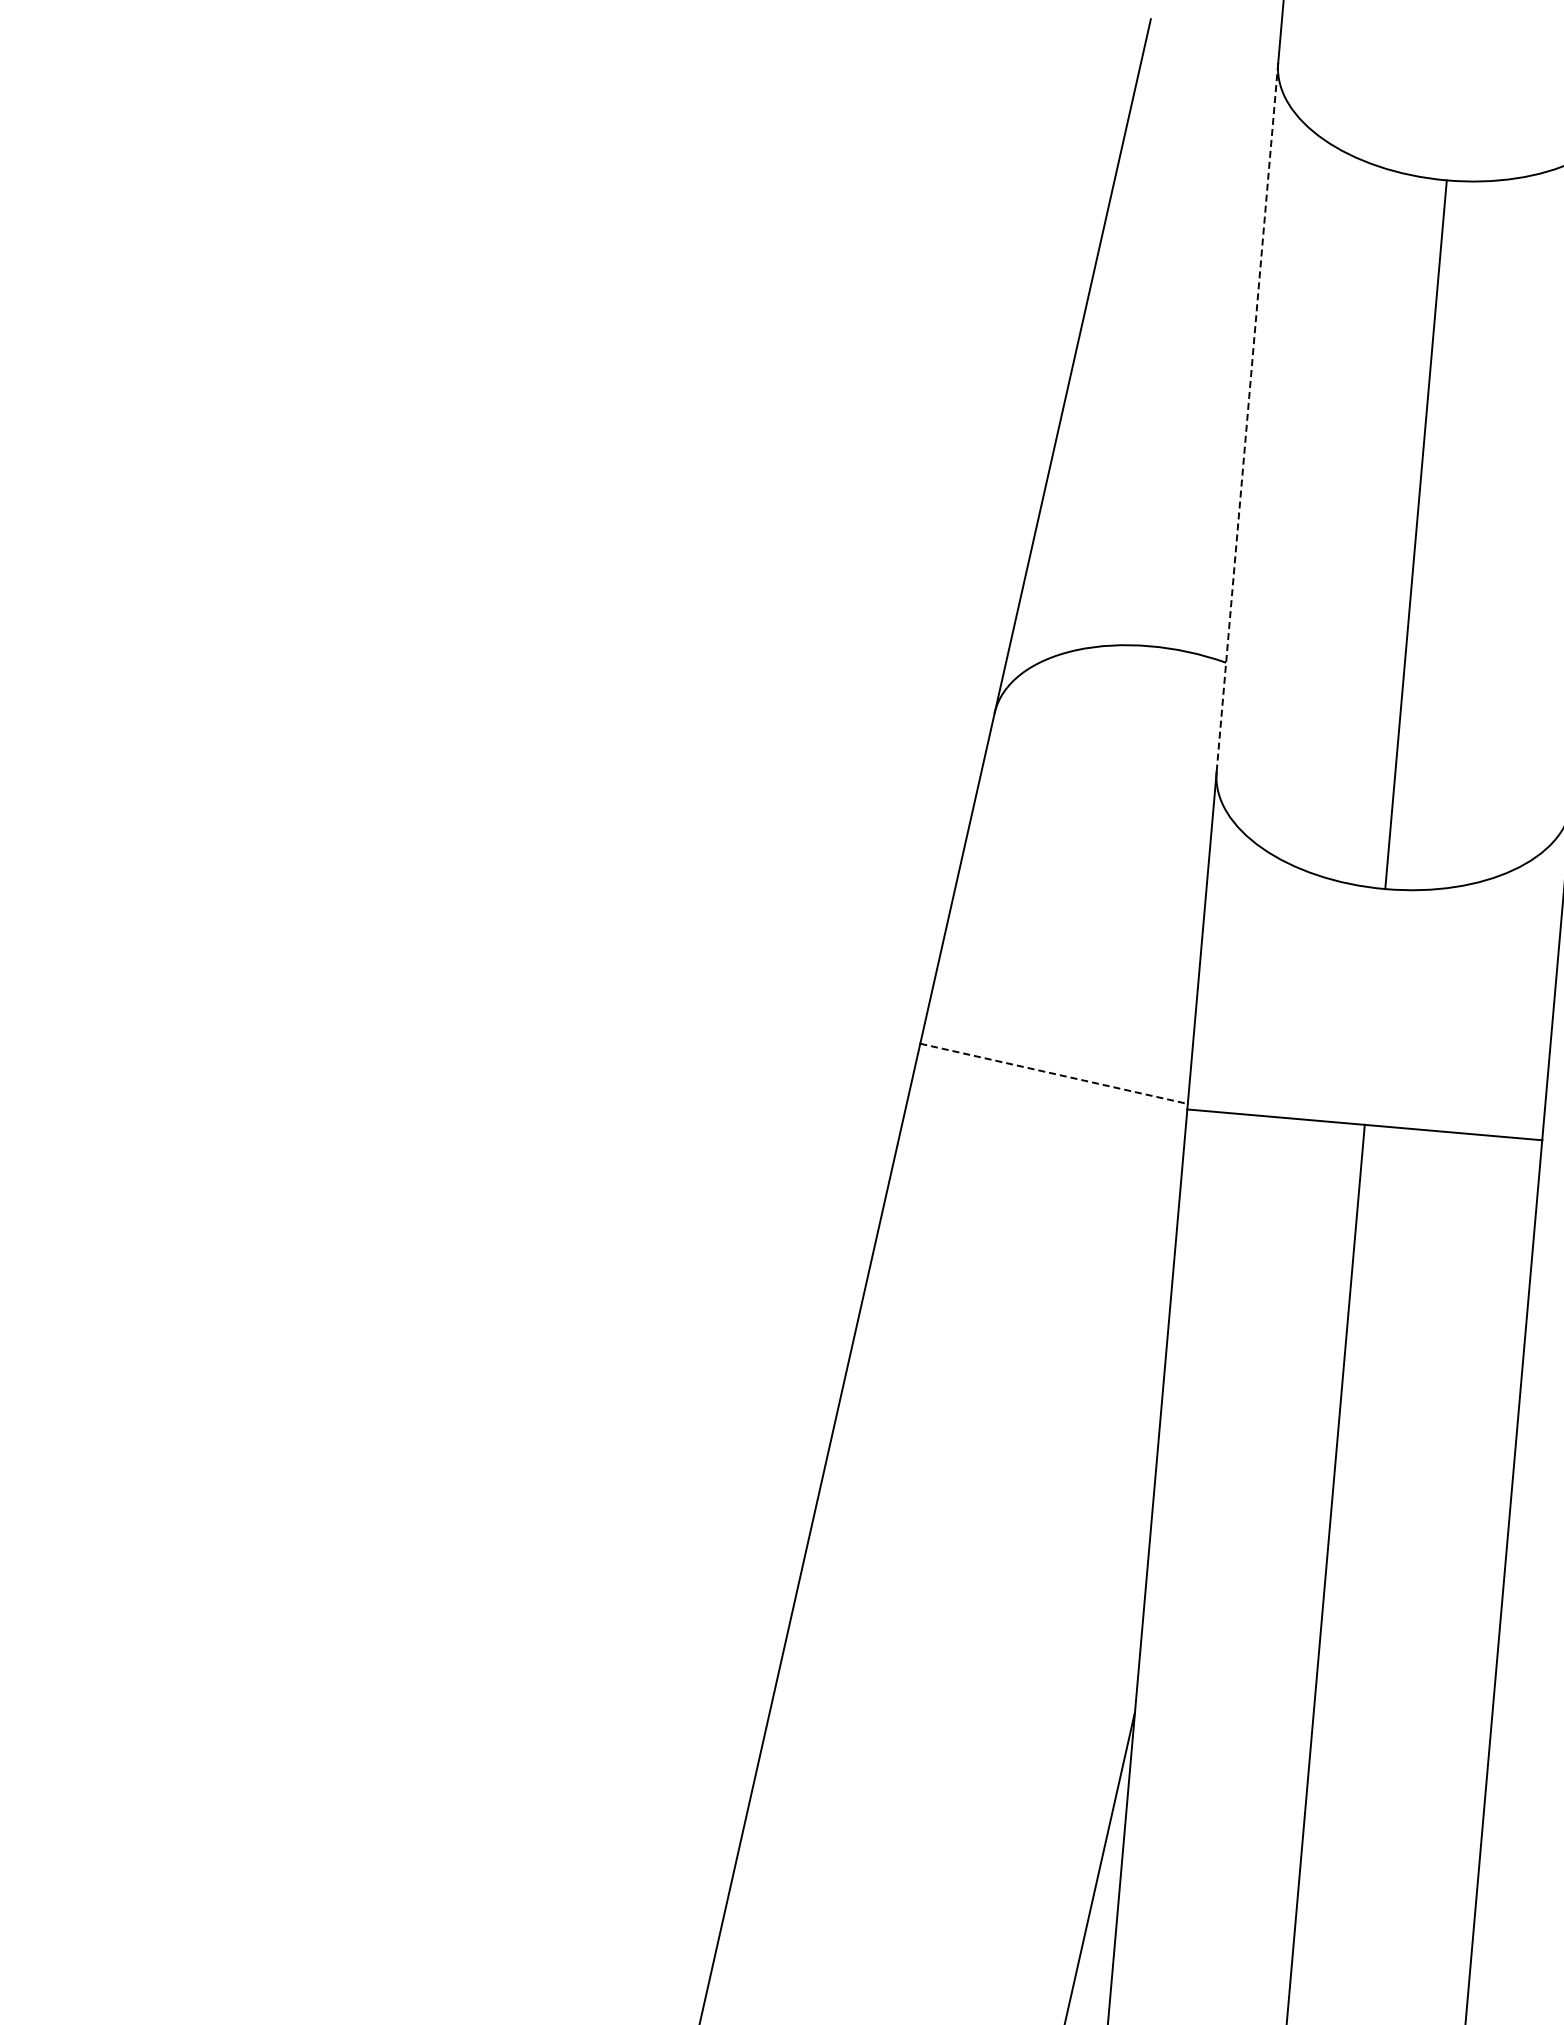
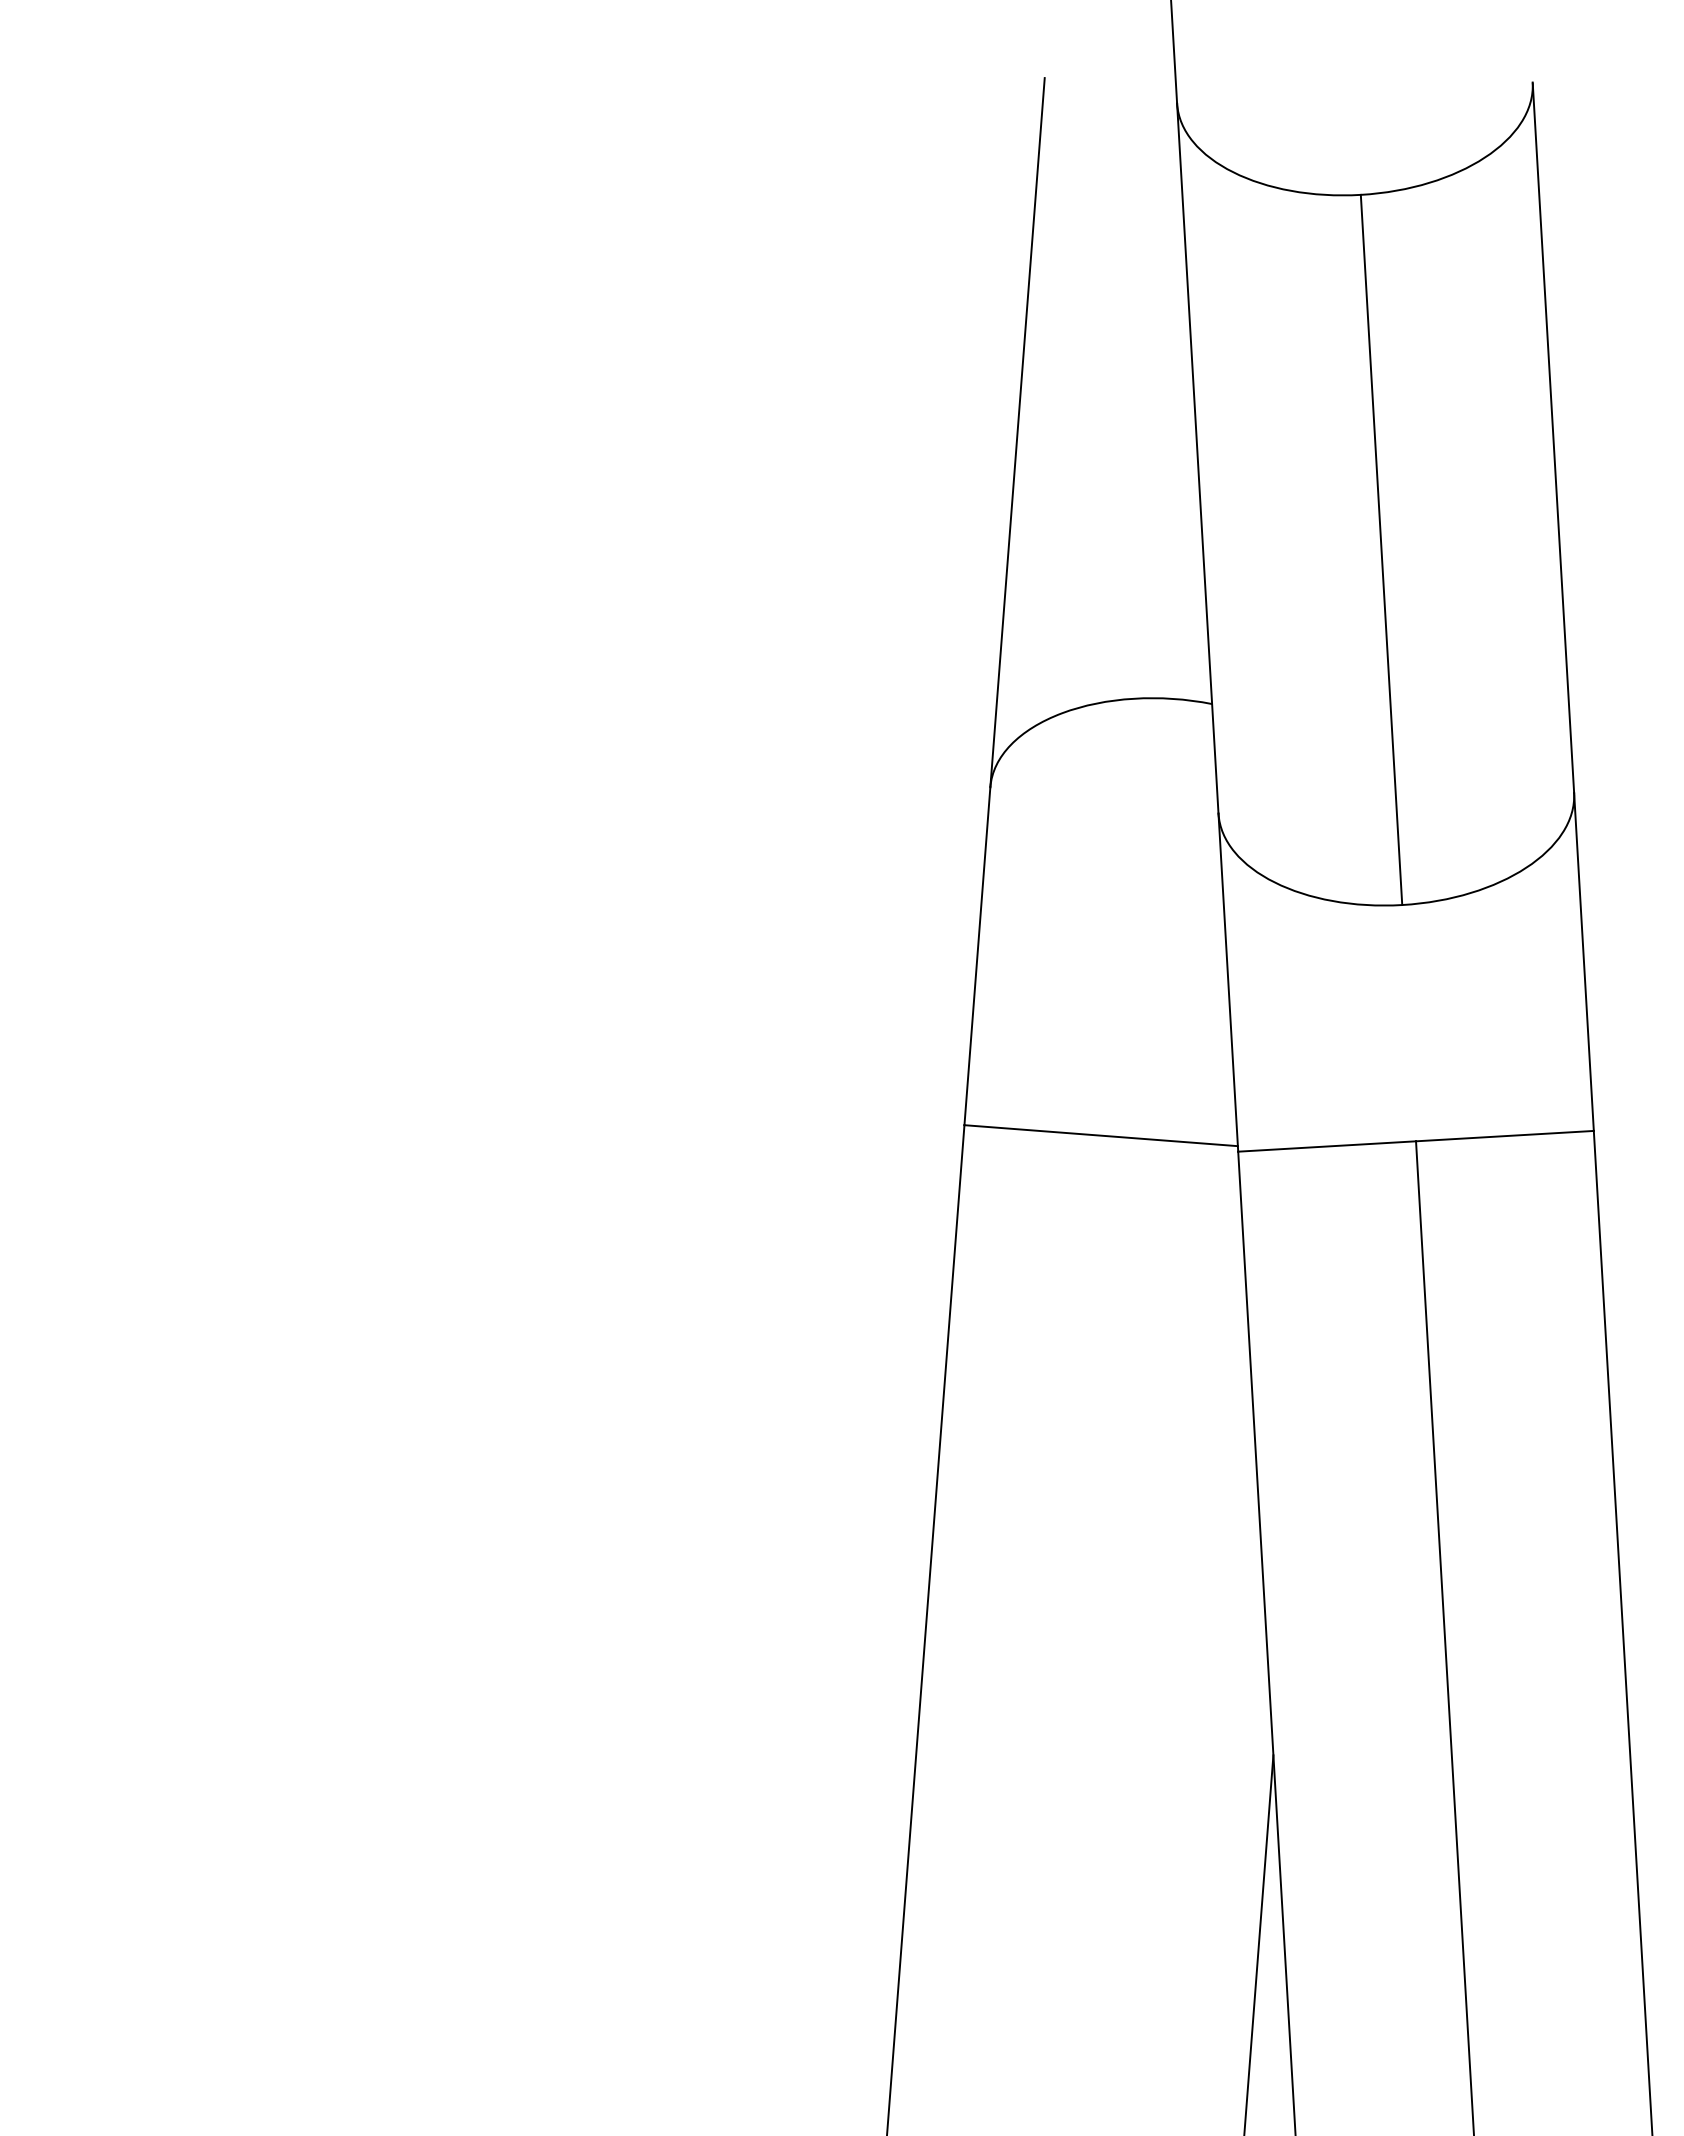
line: (1247, 417) -> (1197, 458), dashed -> solid
line: (1054, 1073) -> (1101, 1135), dashed -> solid

